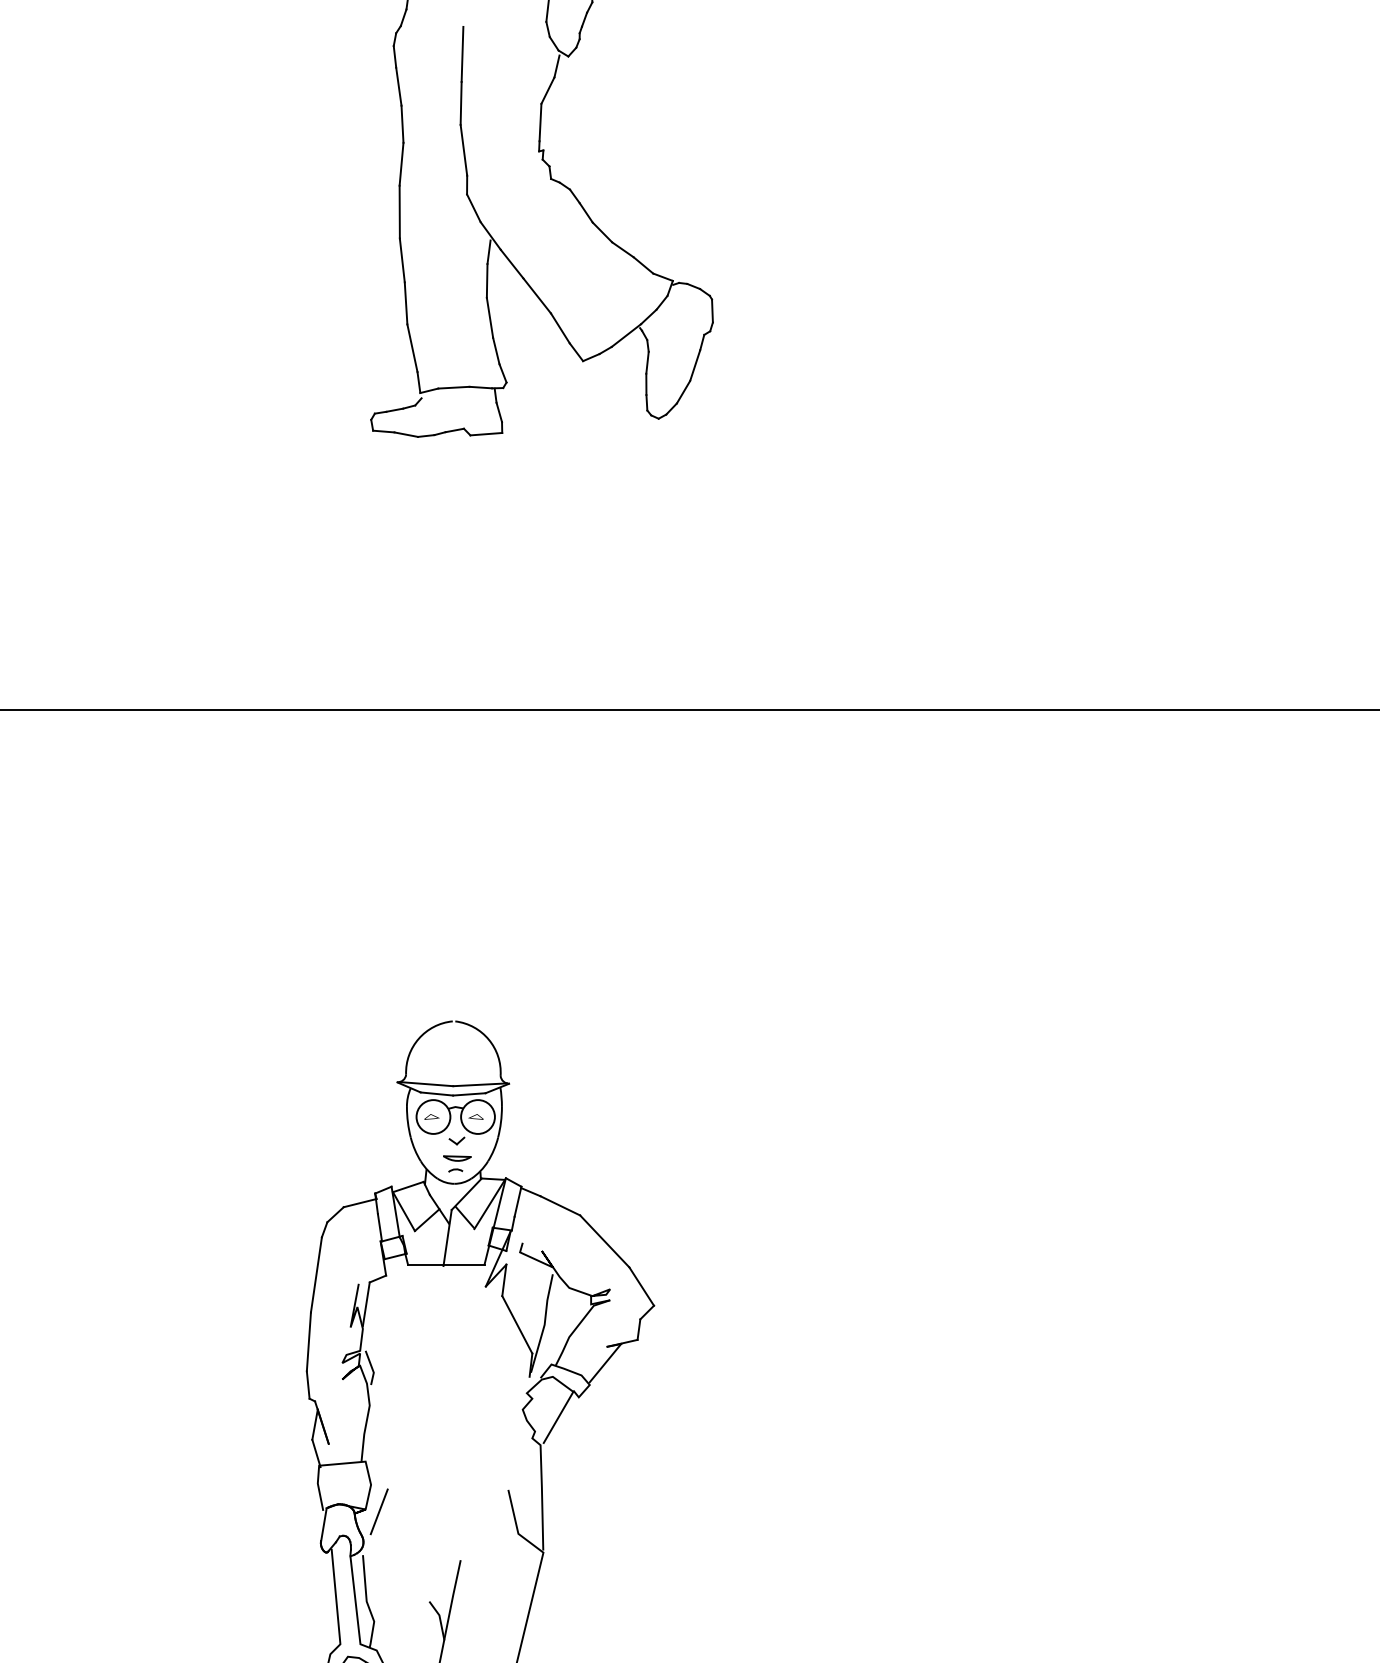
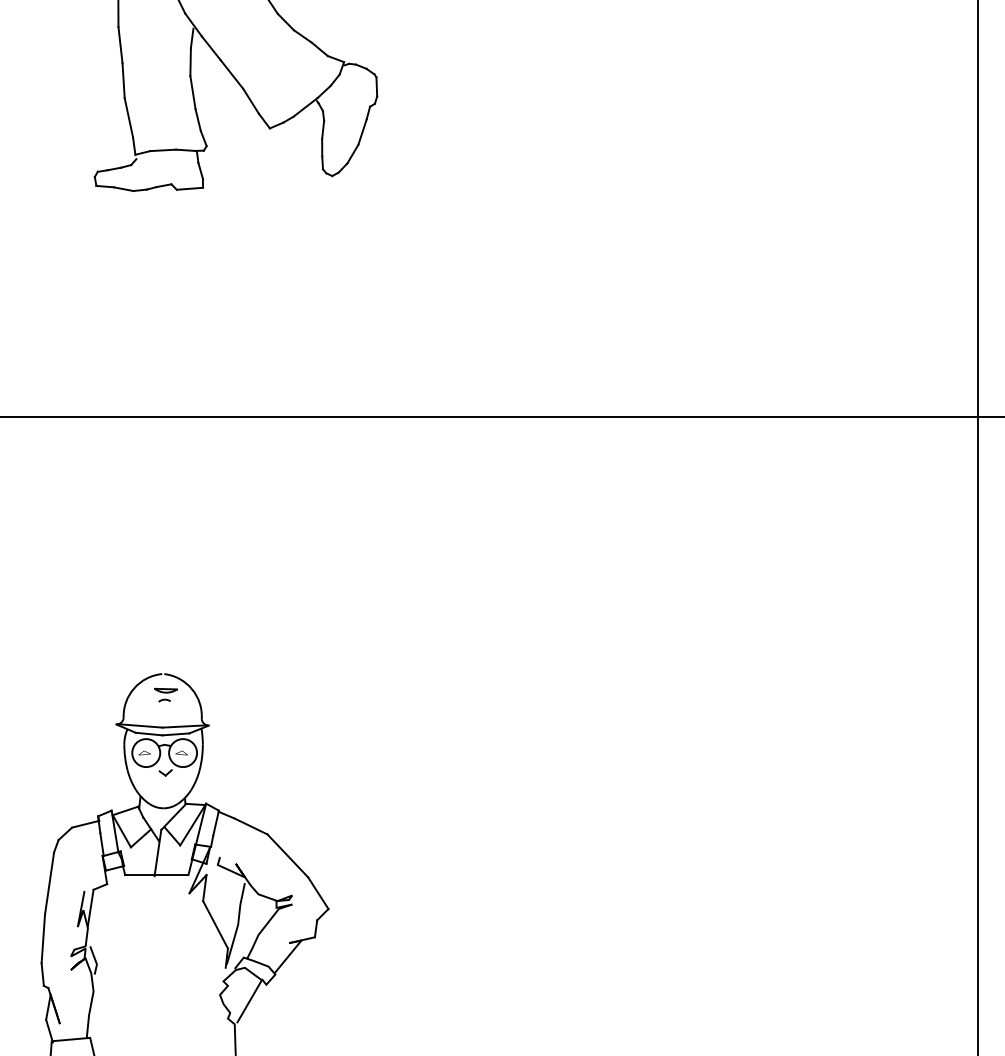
part: (457, 1163) -> (166, 694), moved

